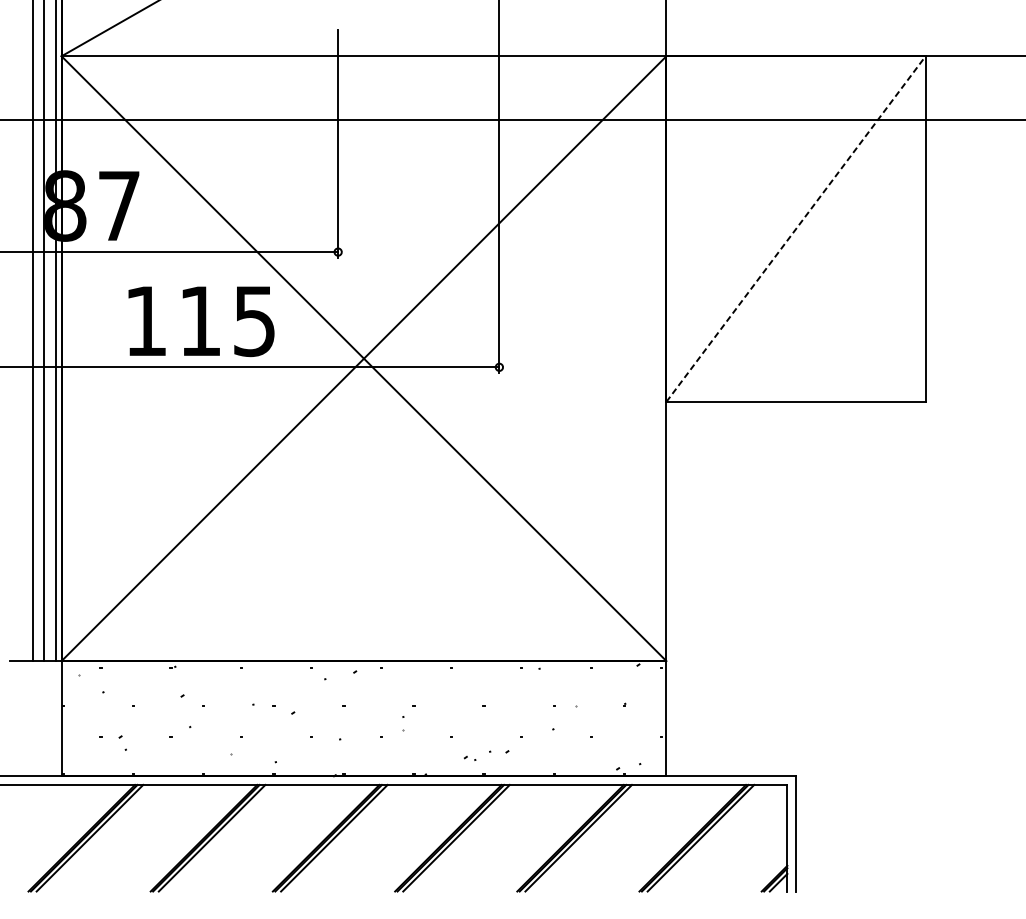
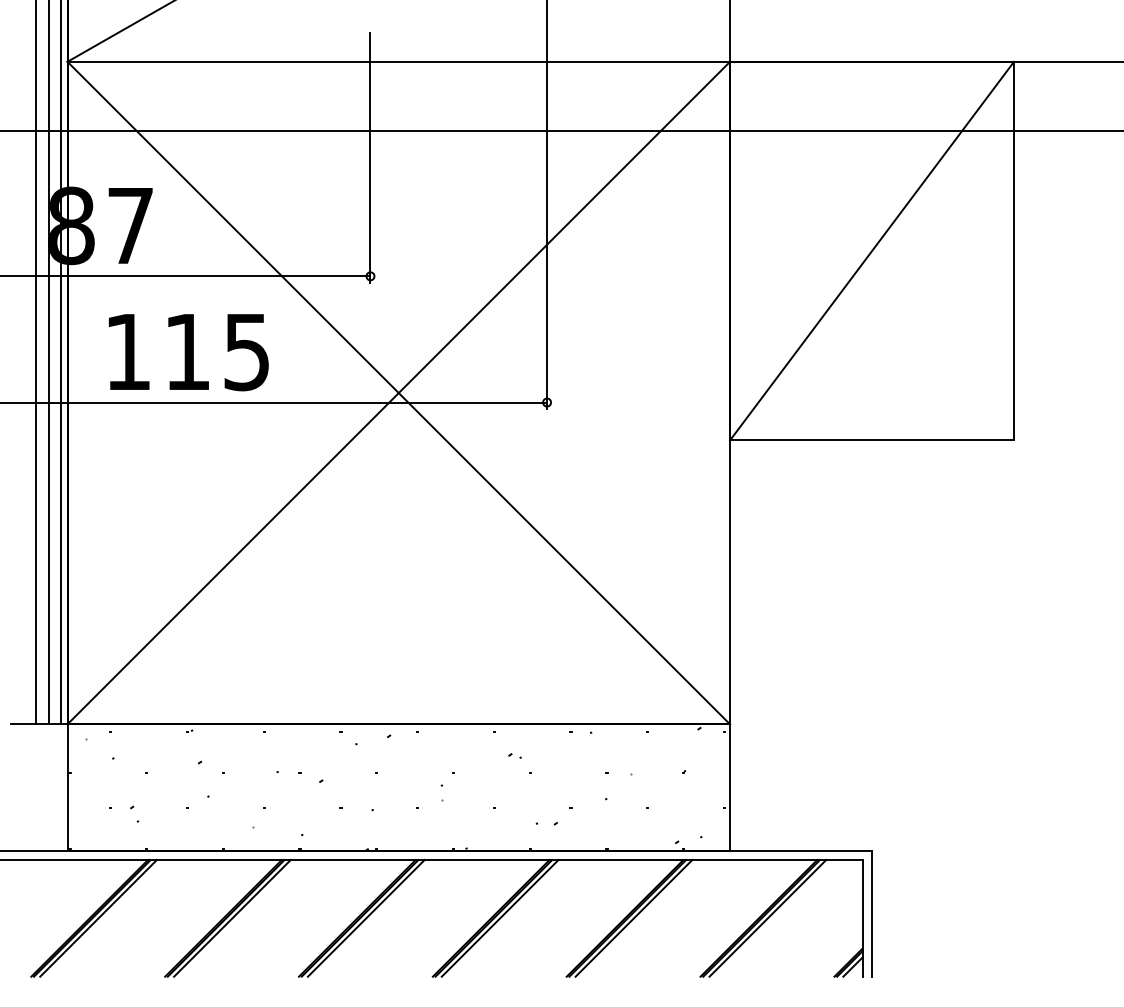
line: (796, 229) -> (872, 251), dashed -> solid
text: (201, 321) -> (188, 352), moved
part: (469, 758) -> (514, 755), moved

